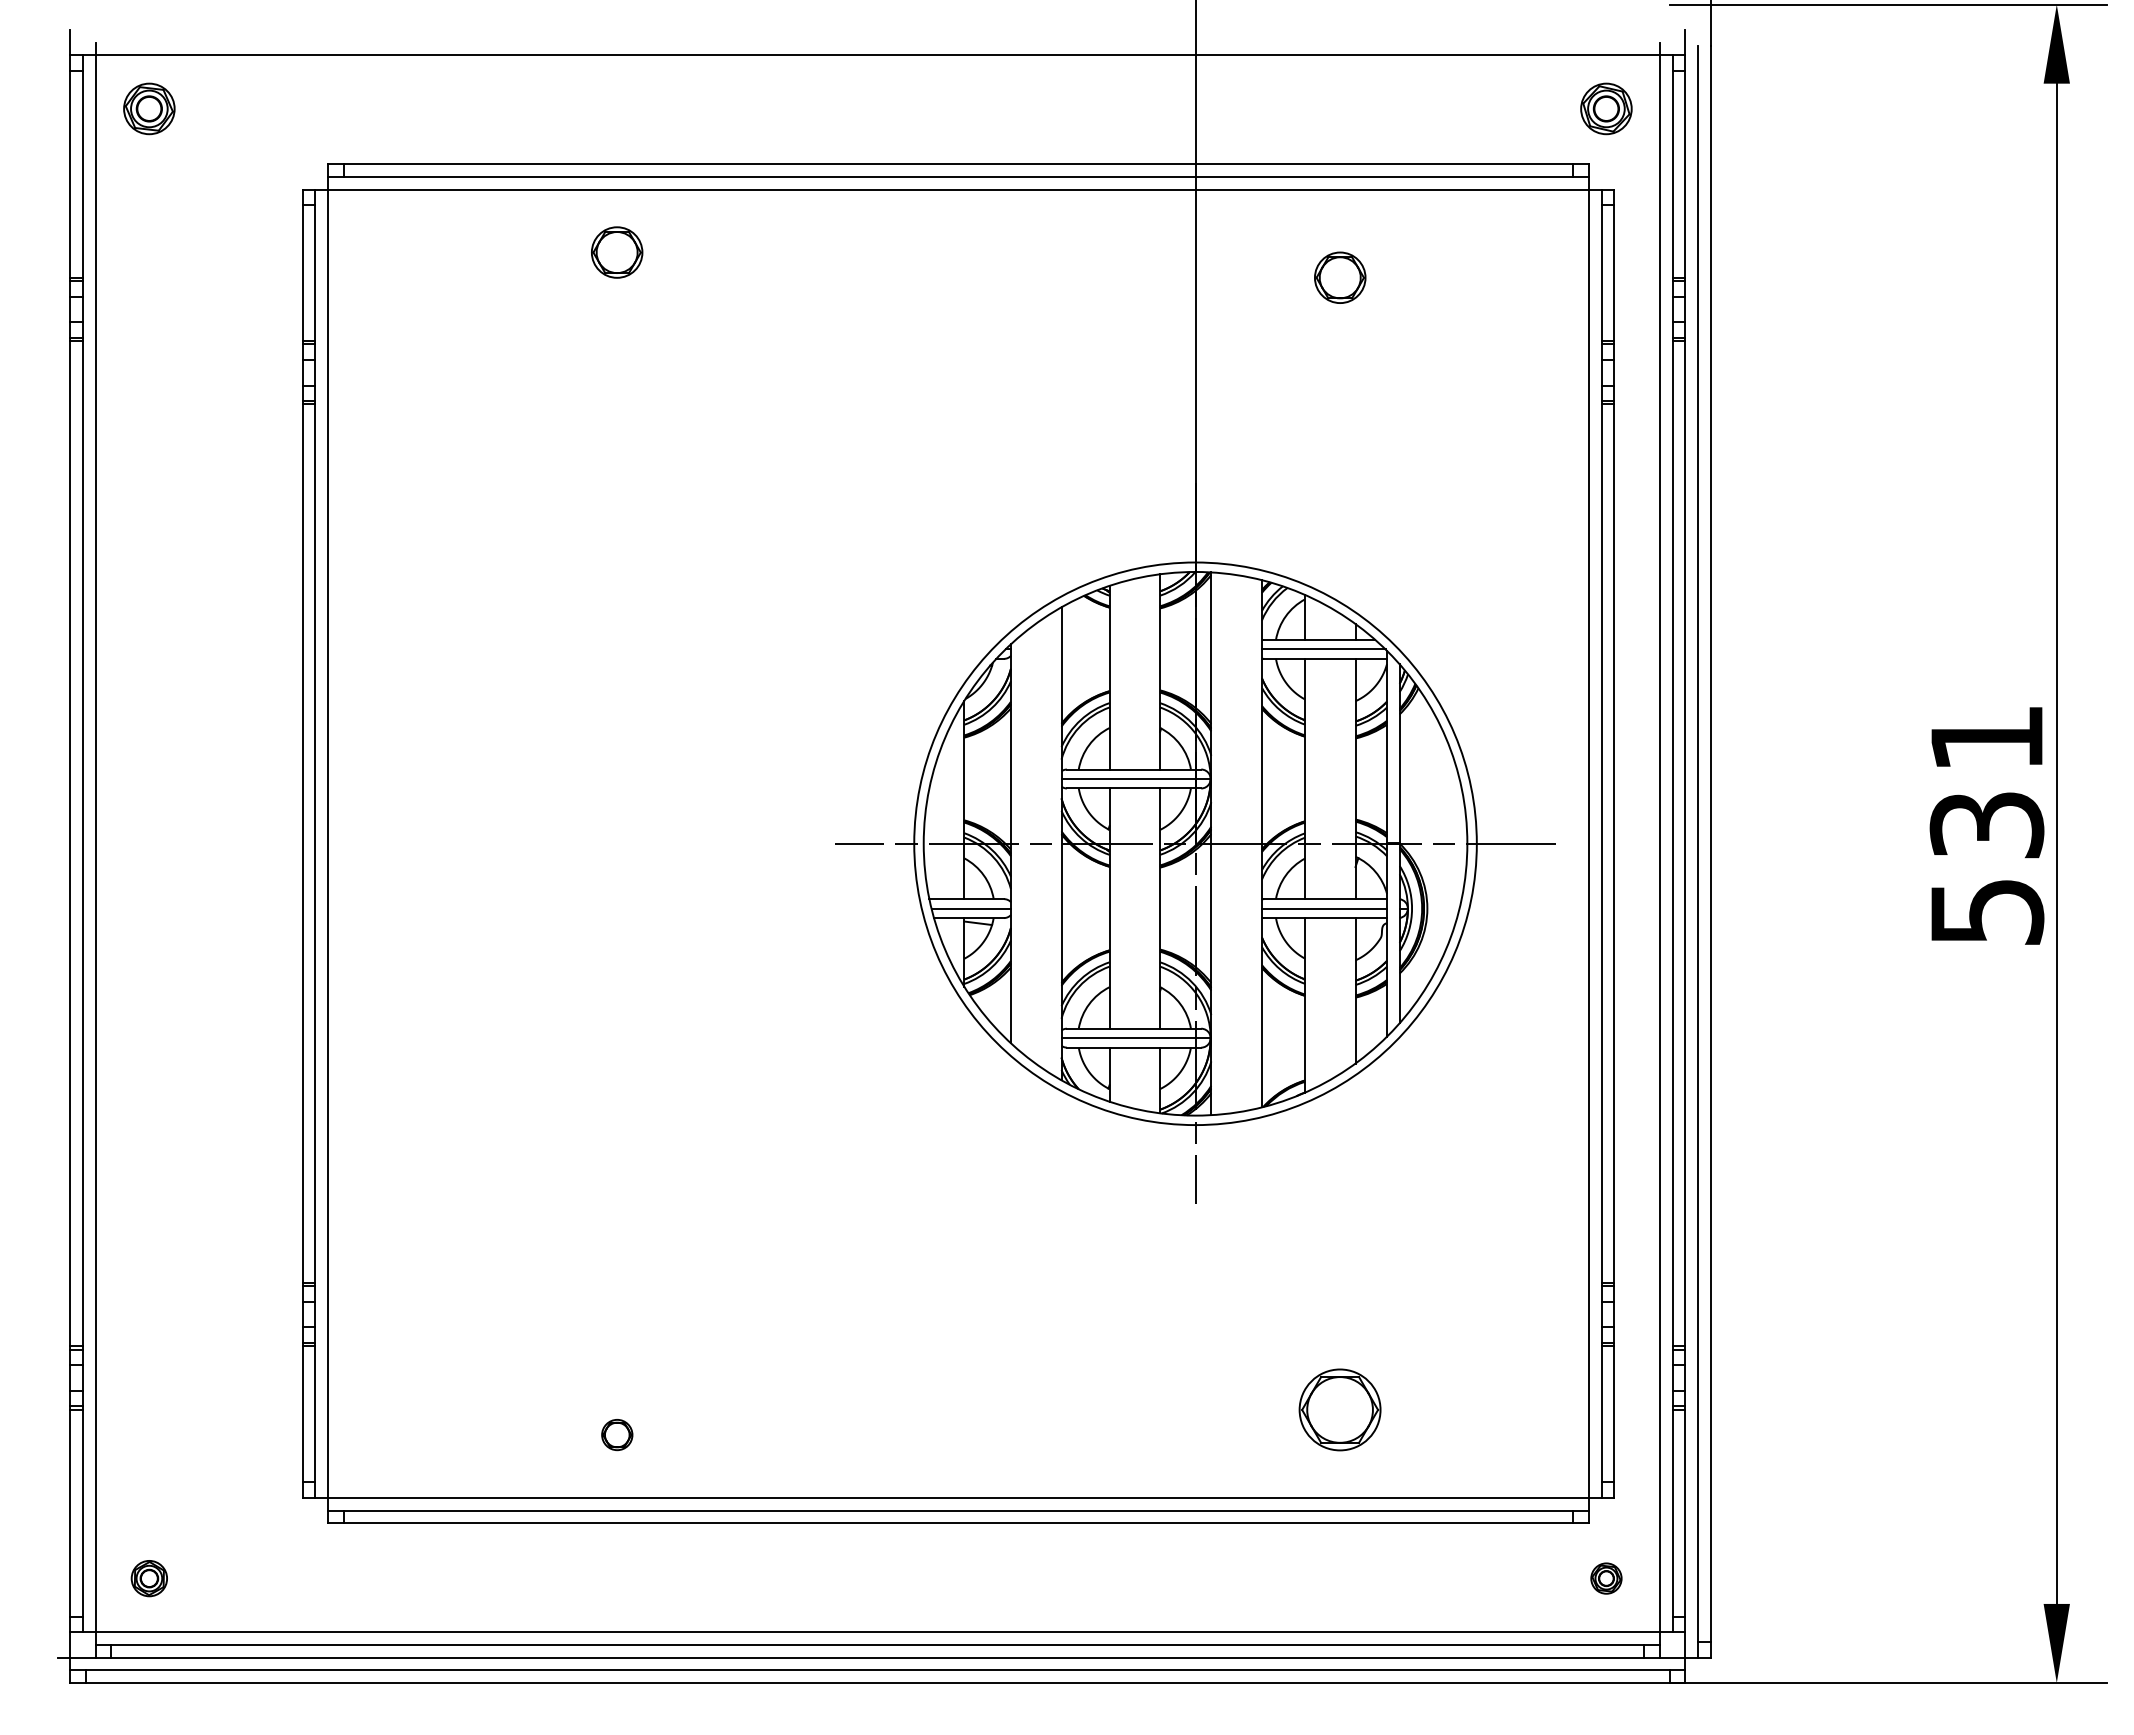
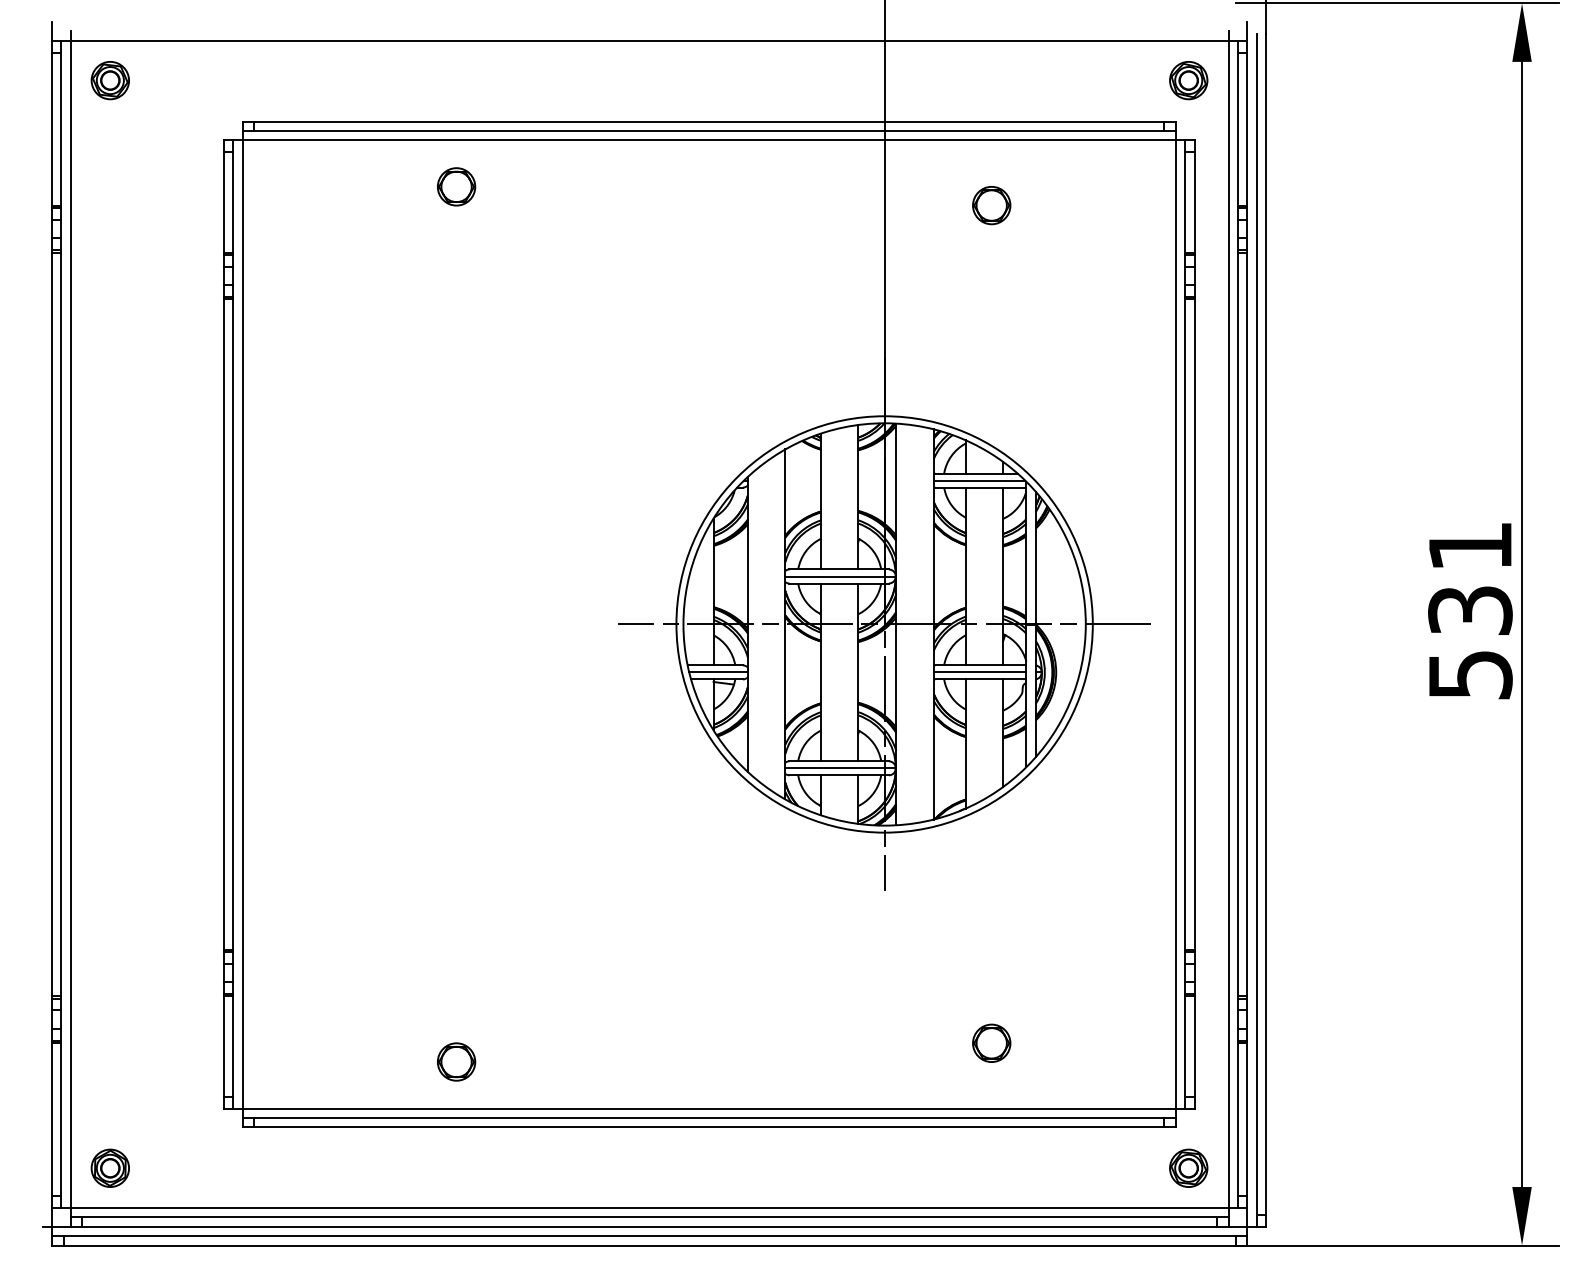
part: (1340, 1409) -> (991, 1043), size x0.62
part: (617, 1434) -> (456, 1061), size x1.67
part: (149, 1578) -> (110, 1168), size x1.43
part: (1606, 1578) -> (1188, 1168), size x1.67

